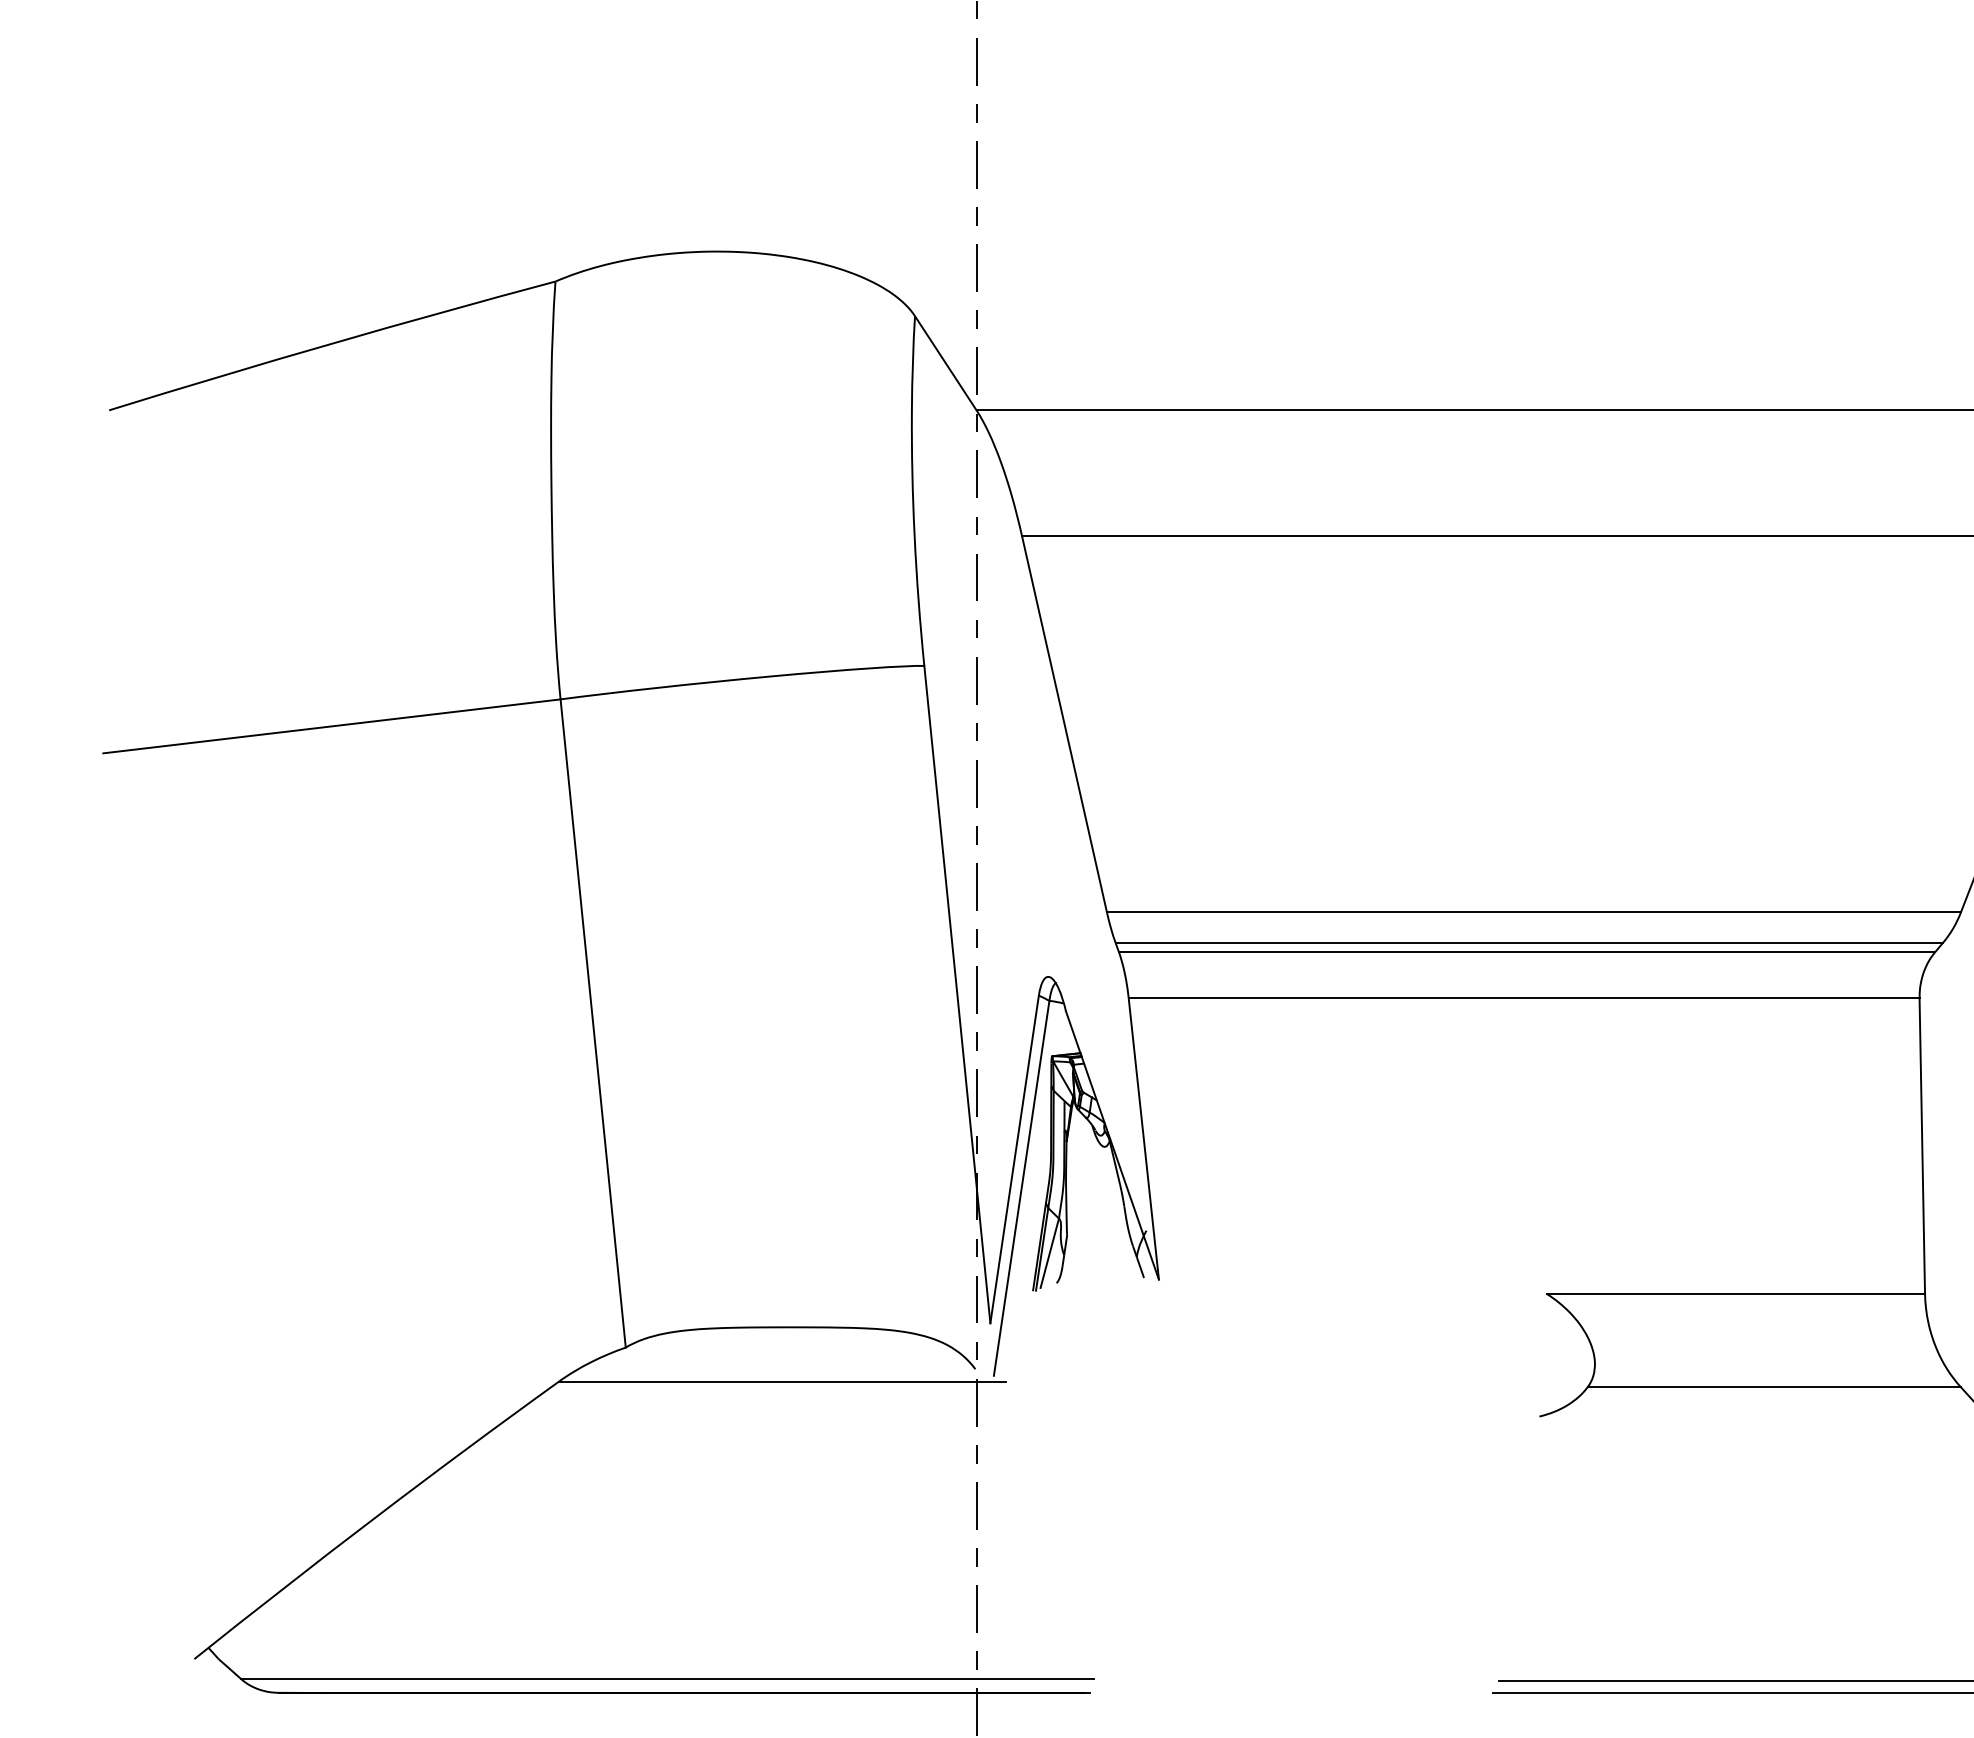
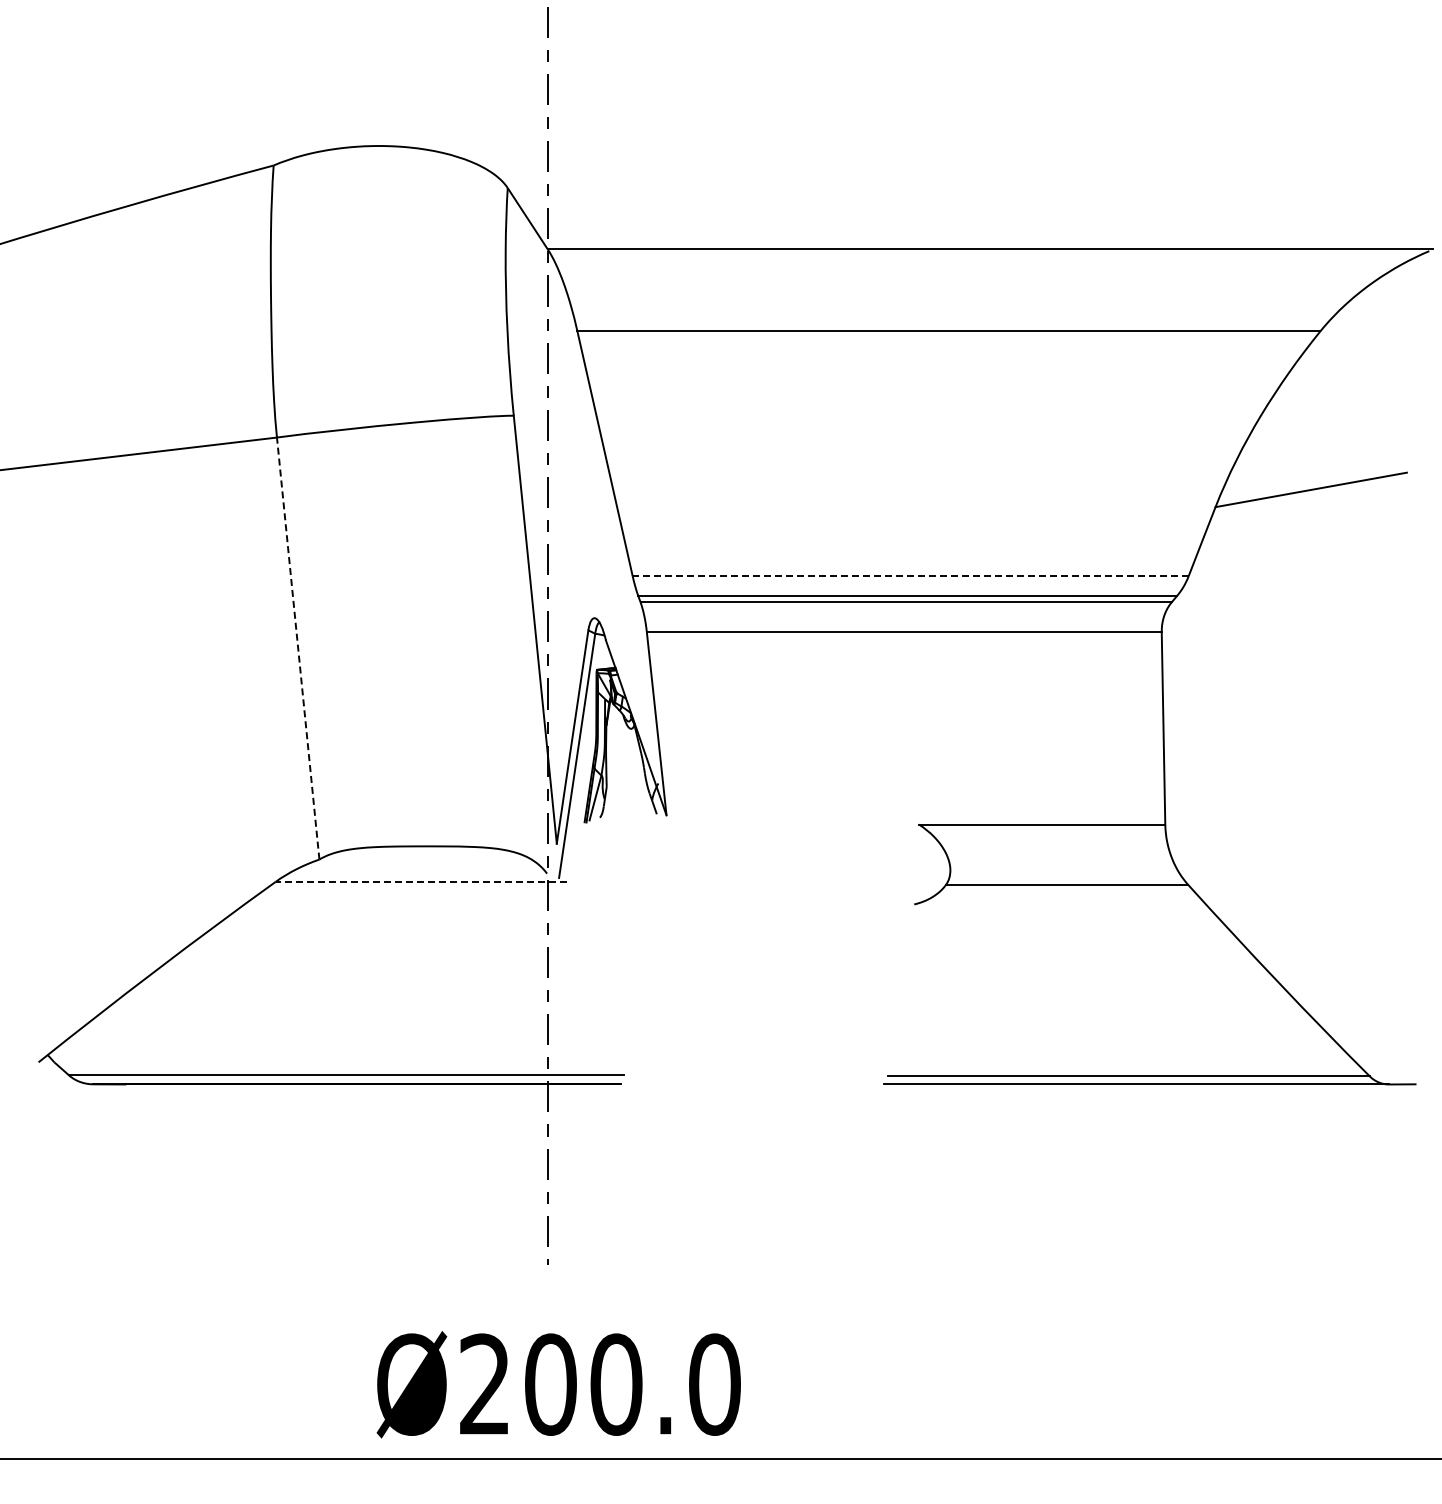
line: (1533, 912) -> (910, 576), solid -> dashed
line: (593, 1023) -> (298, 648), solid -> dashed
line: (782, 1381) -> (421, 881), solid -> dashed

